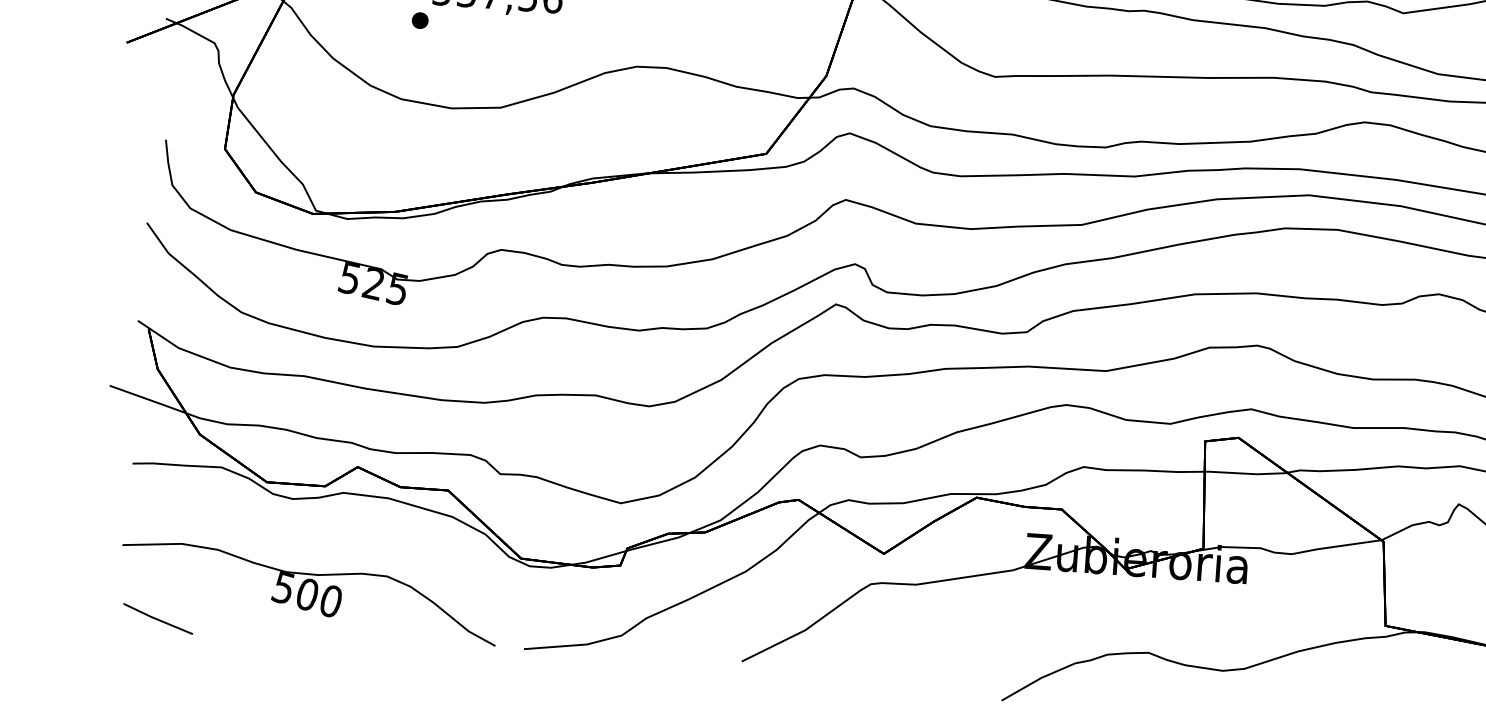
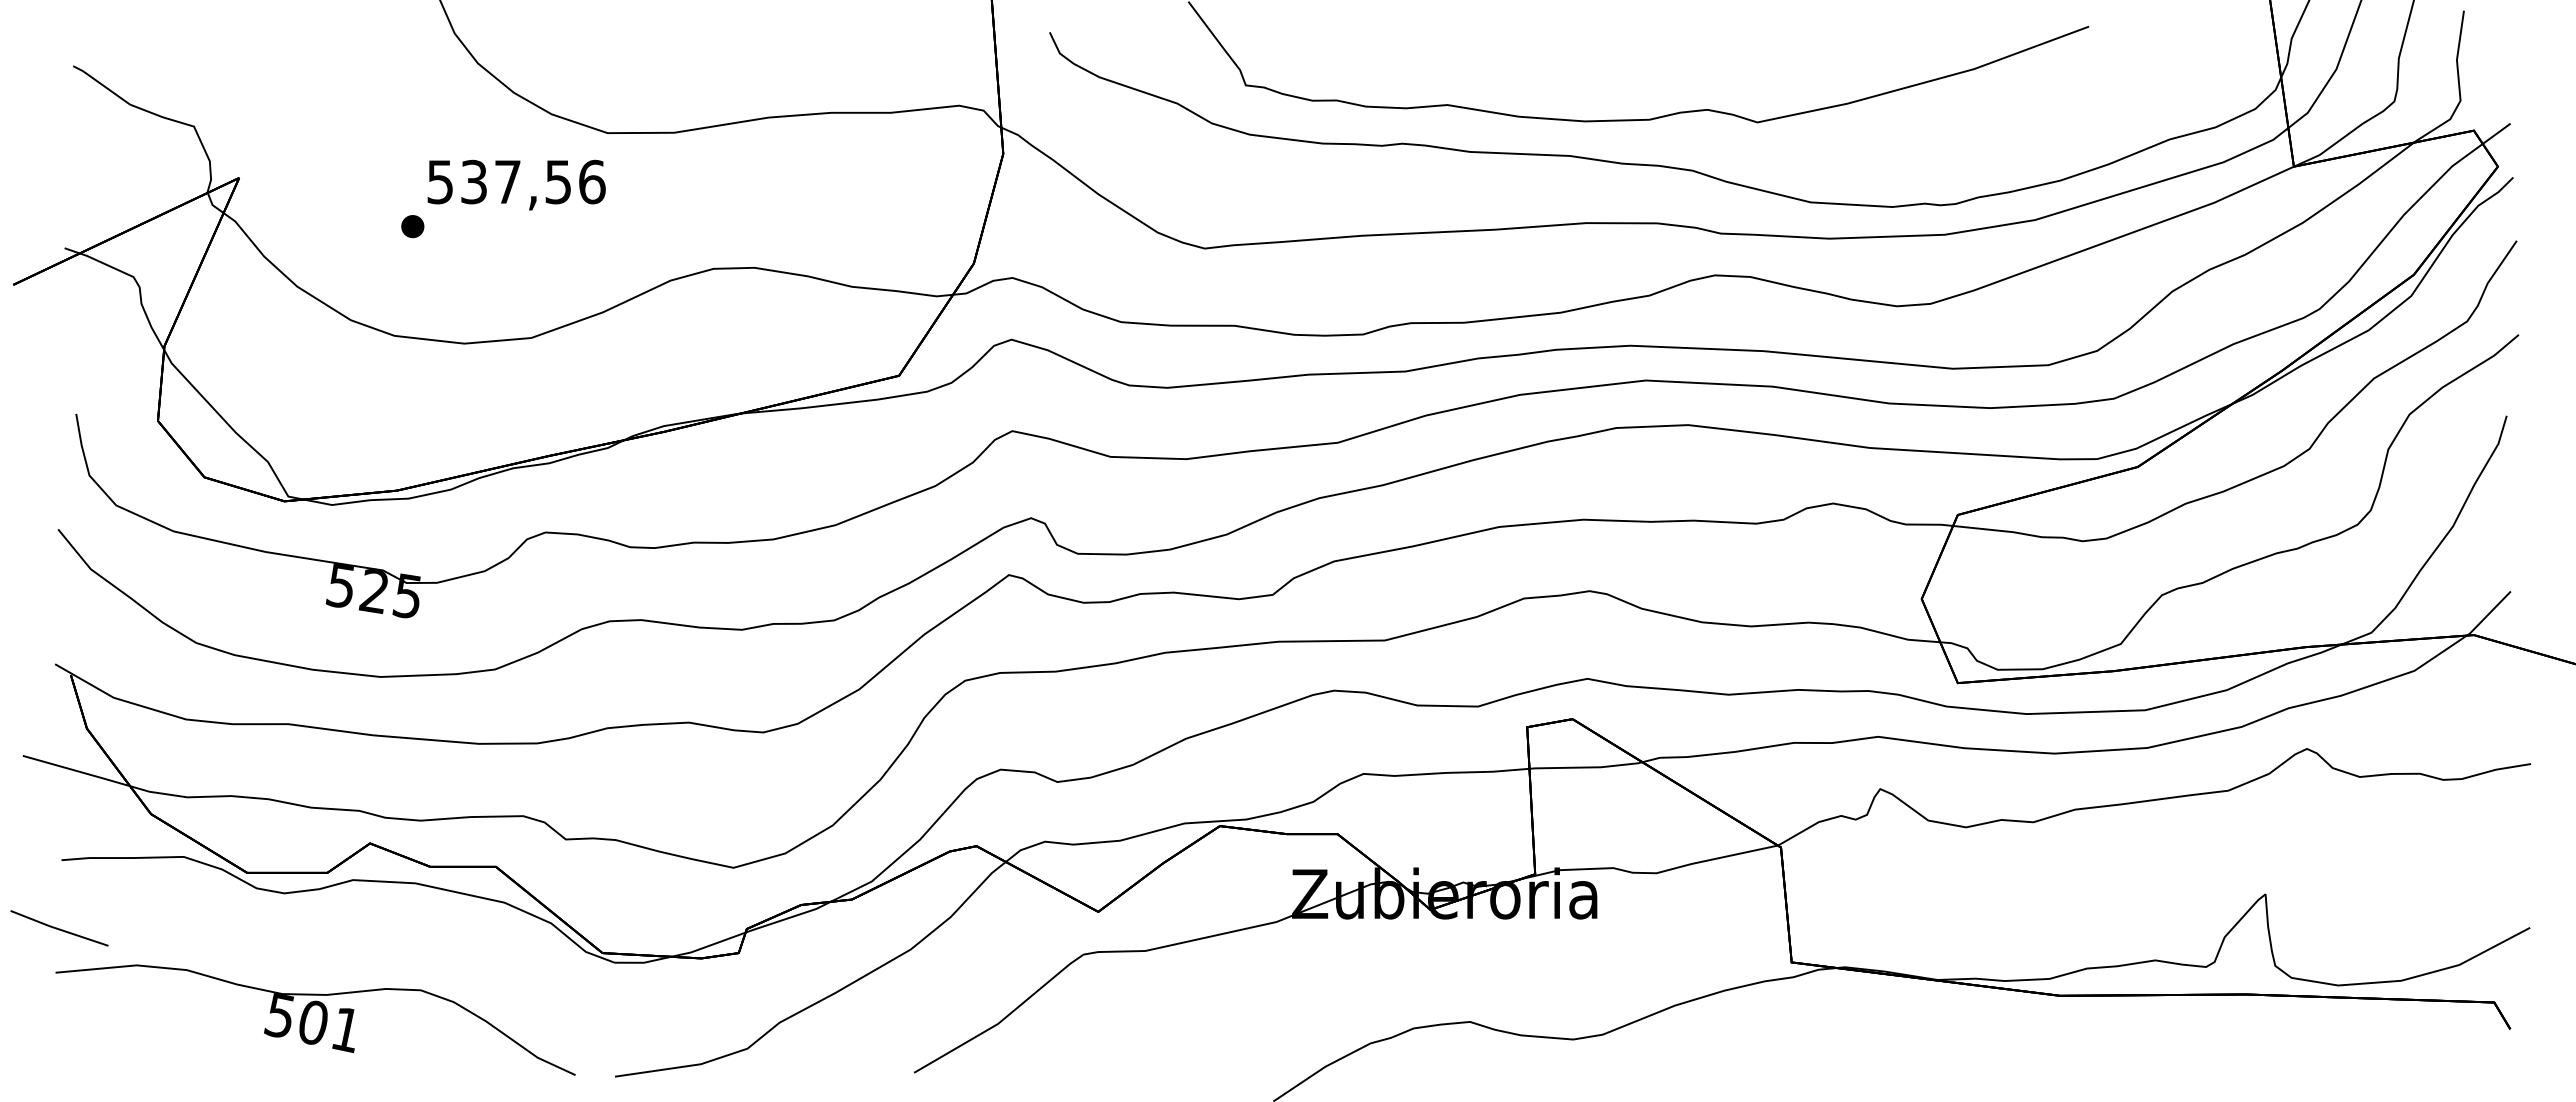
text: (331, 601) -> (346, 1030), 500 -> 501
line: (158, 619) -> (59, 928), moved

